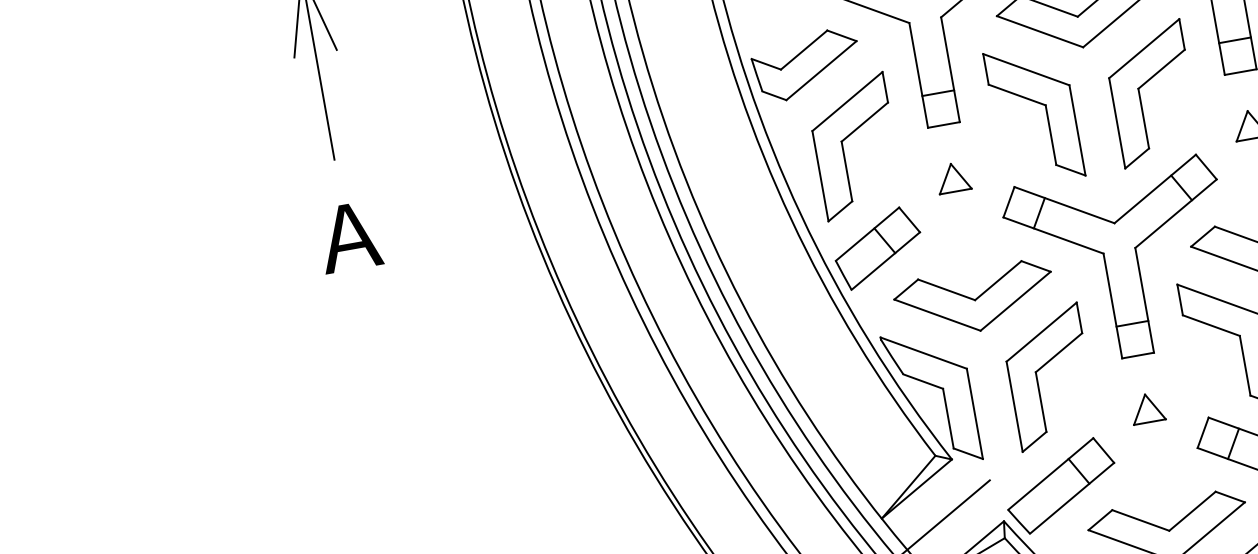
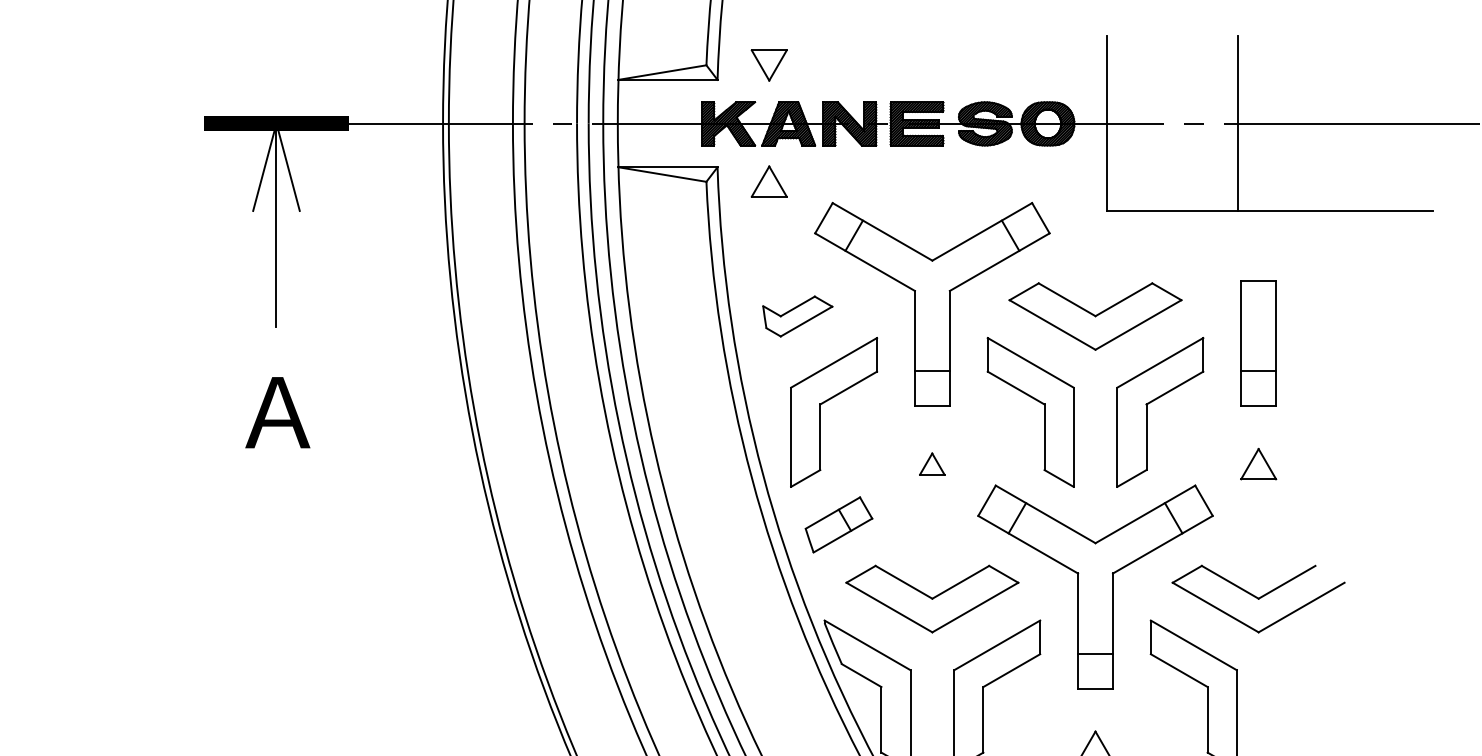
part: (806, 65) -> (797, 316), size x0.6
part: (952, 177) -> (931, 463), size x0.7
part: (877, 247) -> (838, 524), size x0.7

